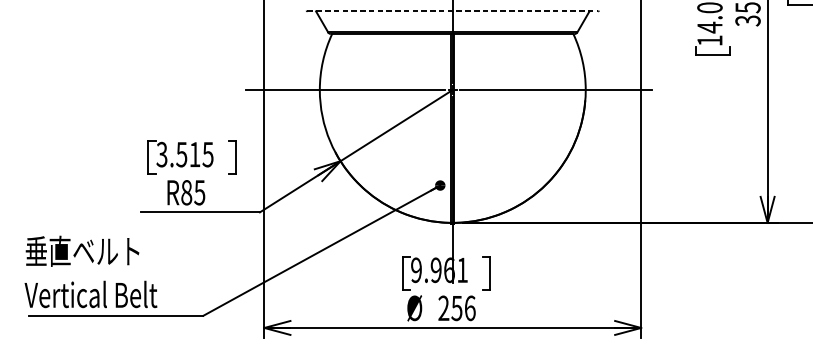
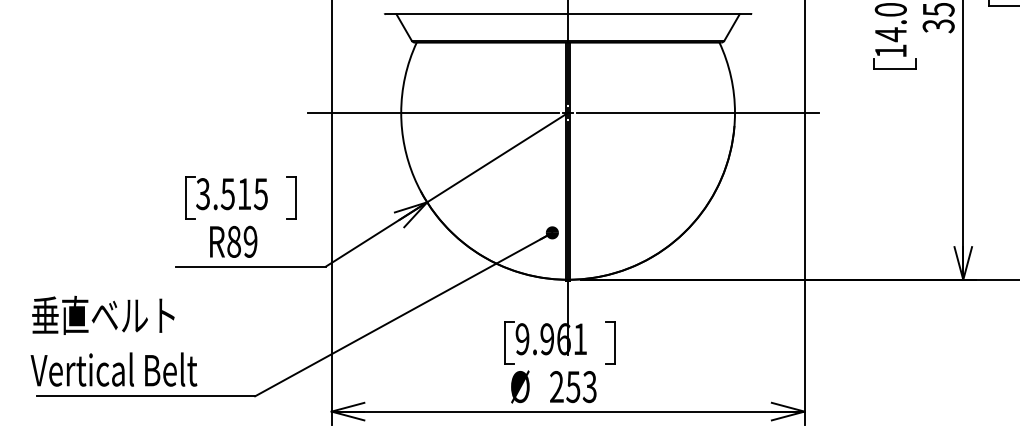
line: (453, 11) -> (568, 14), dashed -> solid
text: (199, 192) -> (250, 241), R85 -> R89
text: (469, 308) -> (589, 387), 256 -> 253

